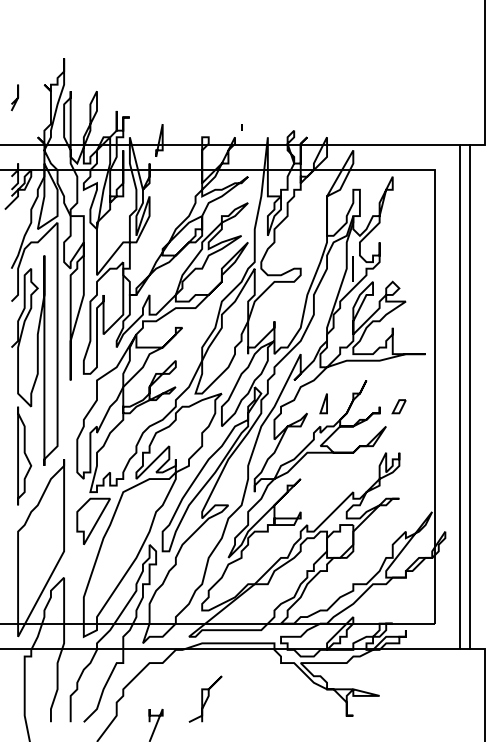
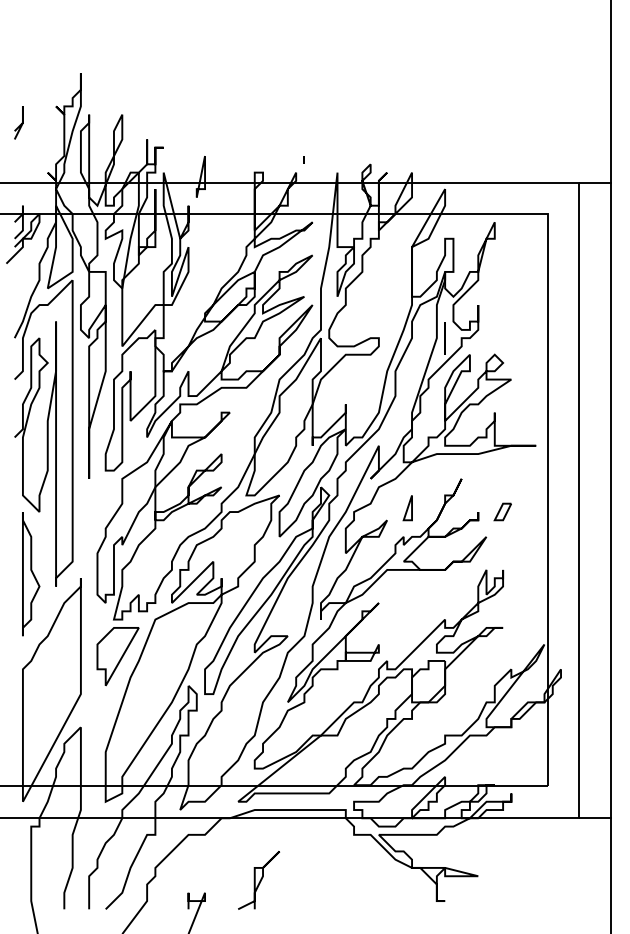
line: (470, 396) -> (611, 499), moved

